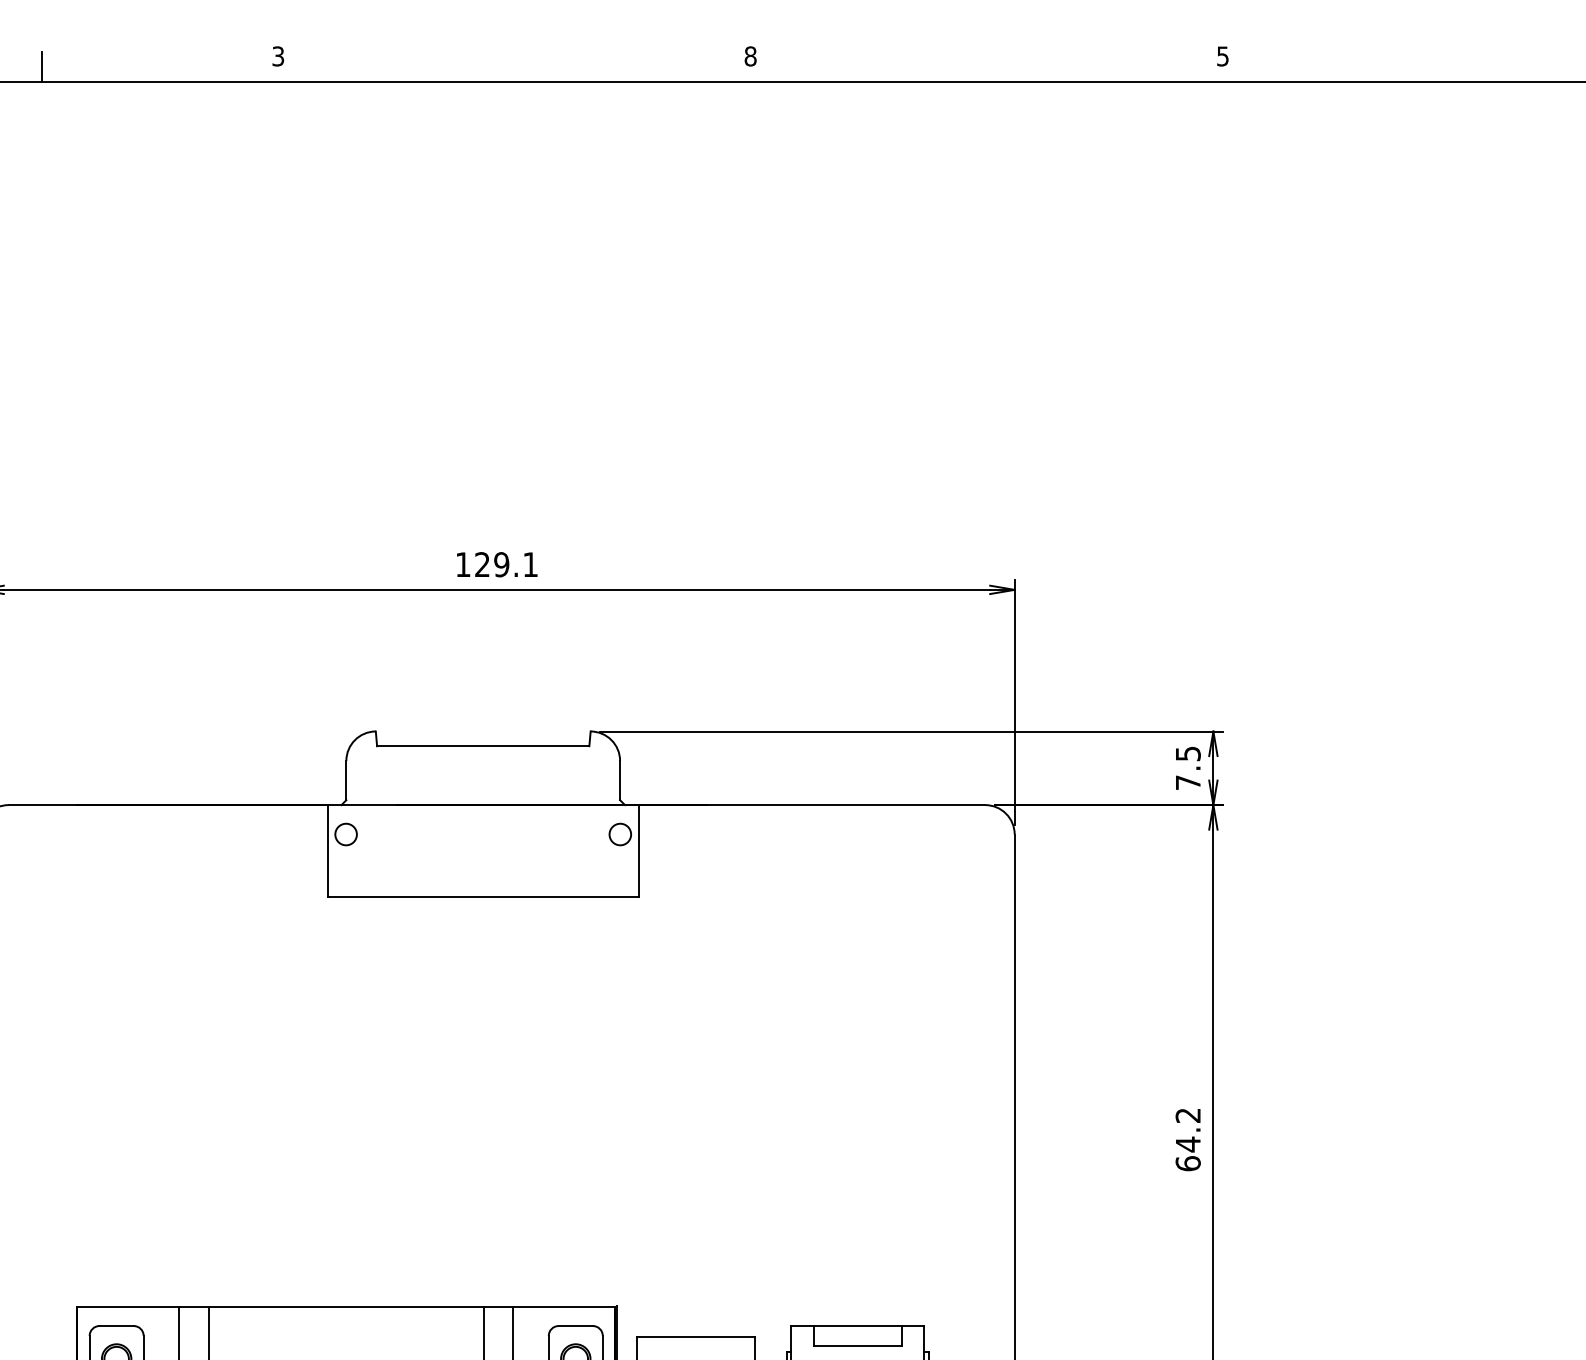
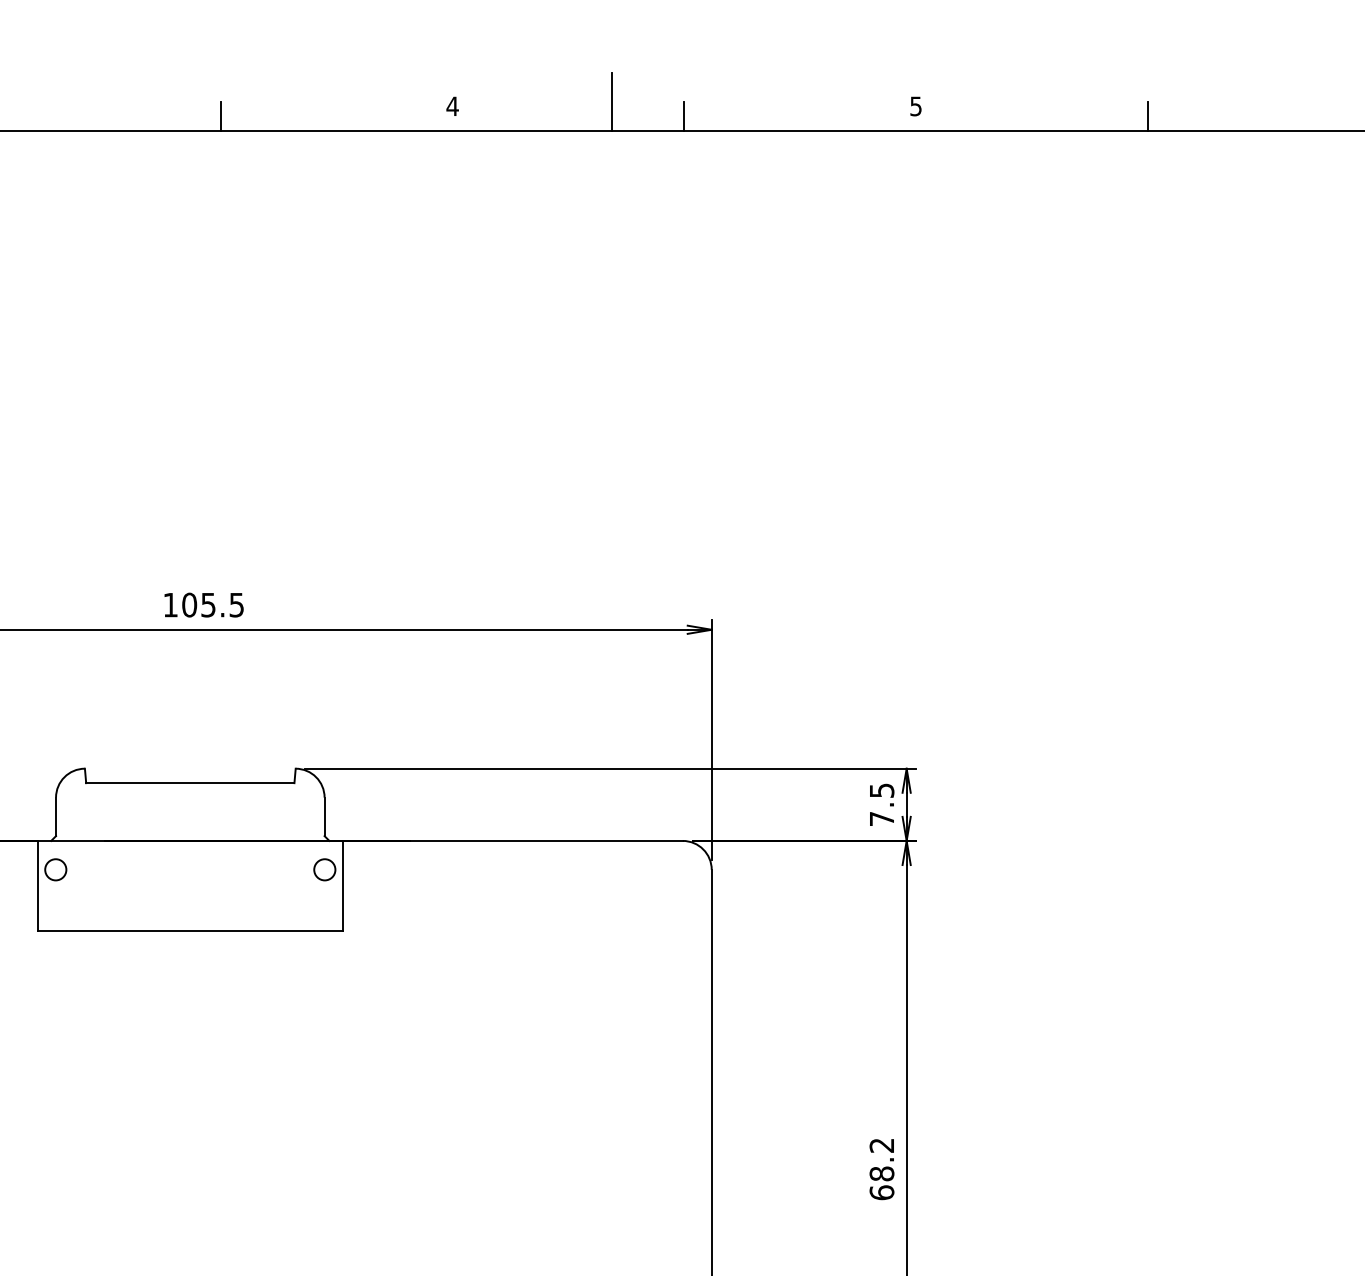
line: (913, 51) -> (612, 101), added
text: (750, 56) -> (452, 106), 8 -> 4
line: (514, 66) -> (220, 116), added
line: (986, 66) -> (684, 116), added
line: (1459, 66) -> (1148, 116), added
text: (506, 564) -> (213, 604), 129.1 -> 105.5
text: (1187, 1144) -> (881, 1173), 64.2 -> 68.2

